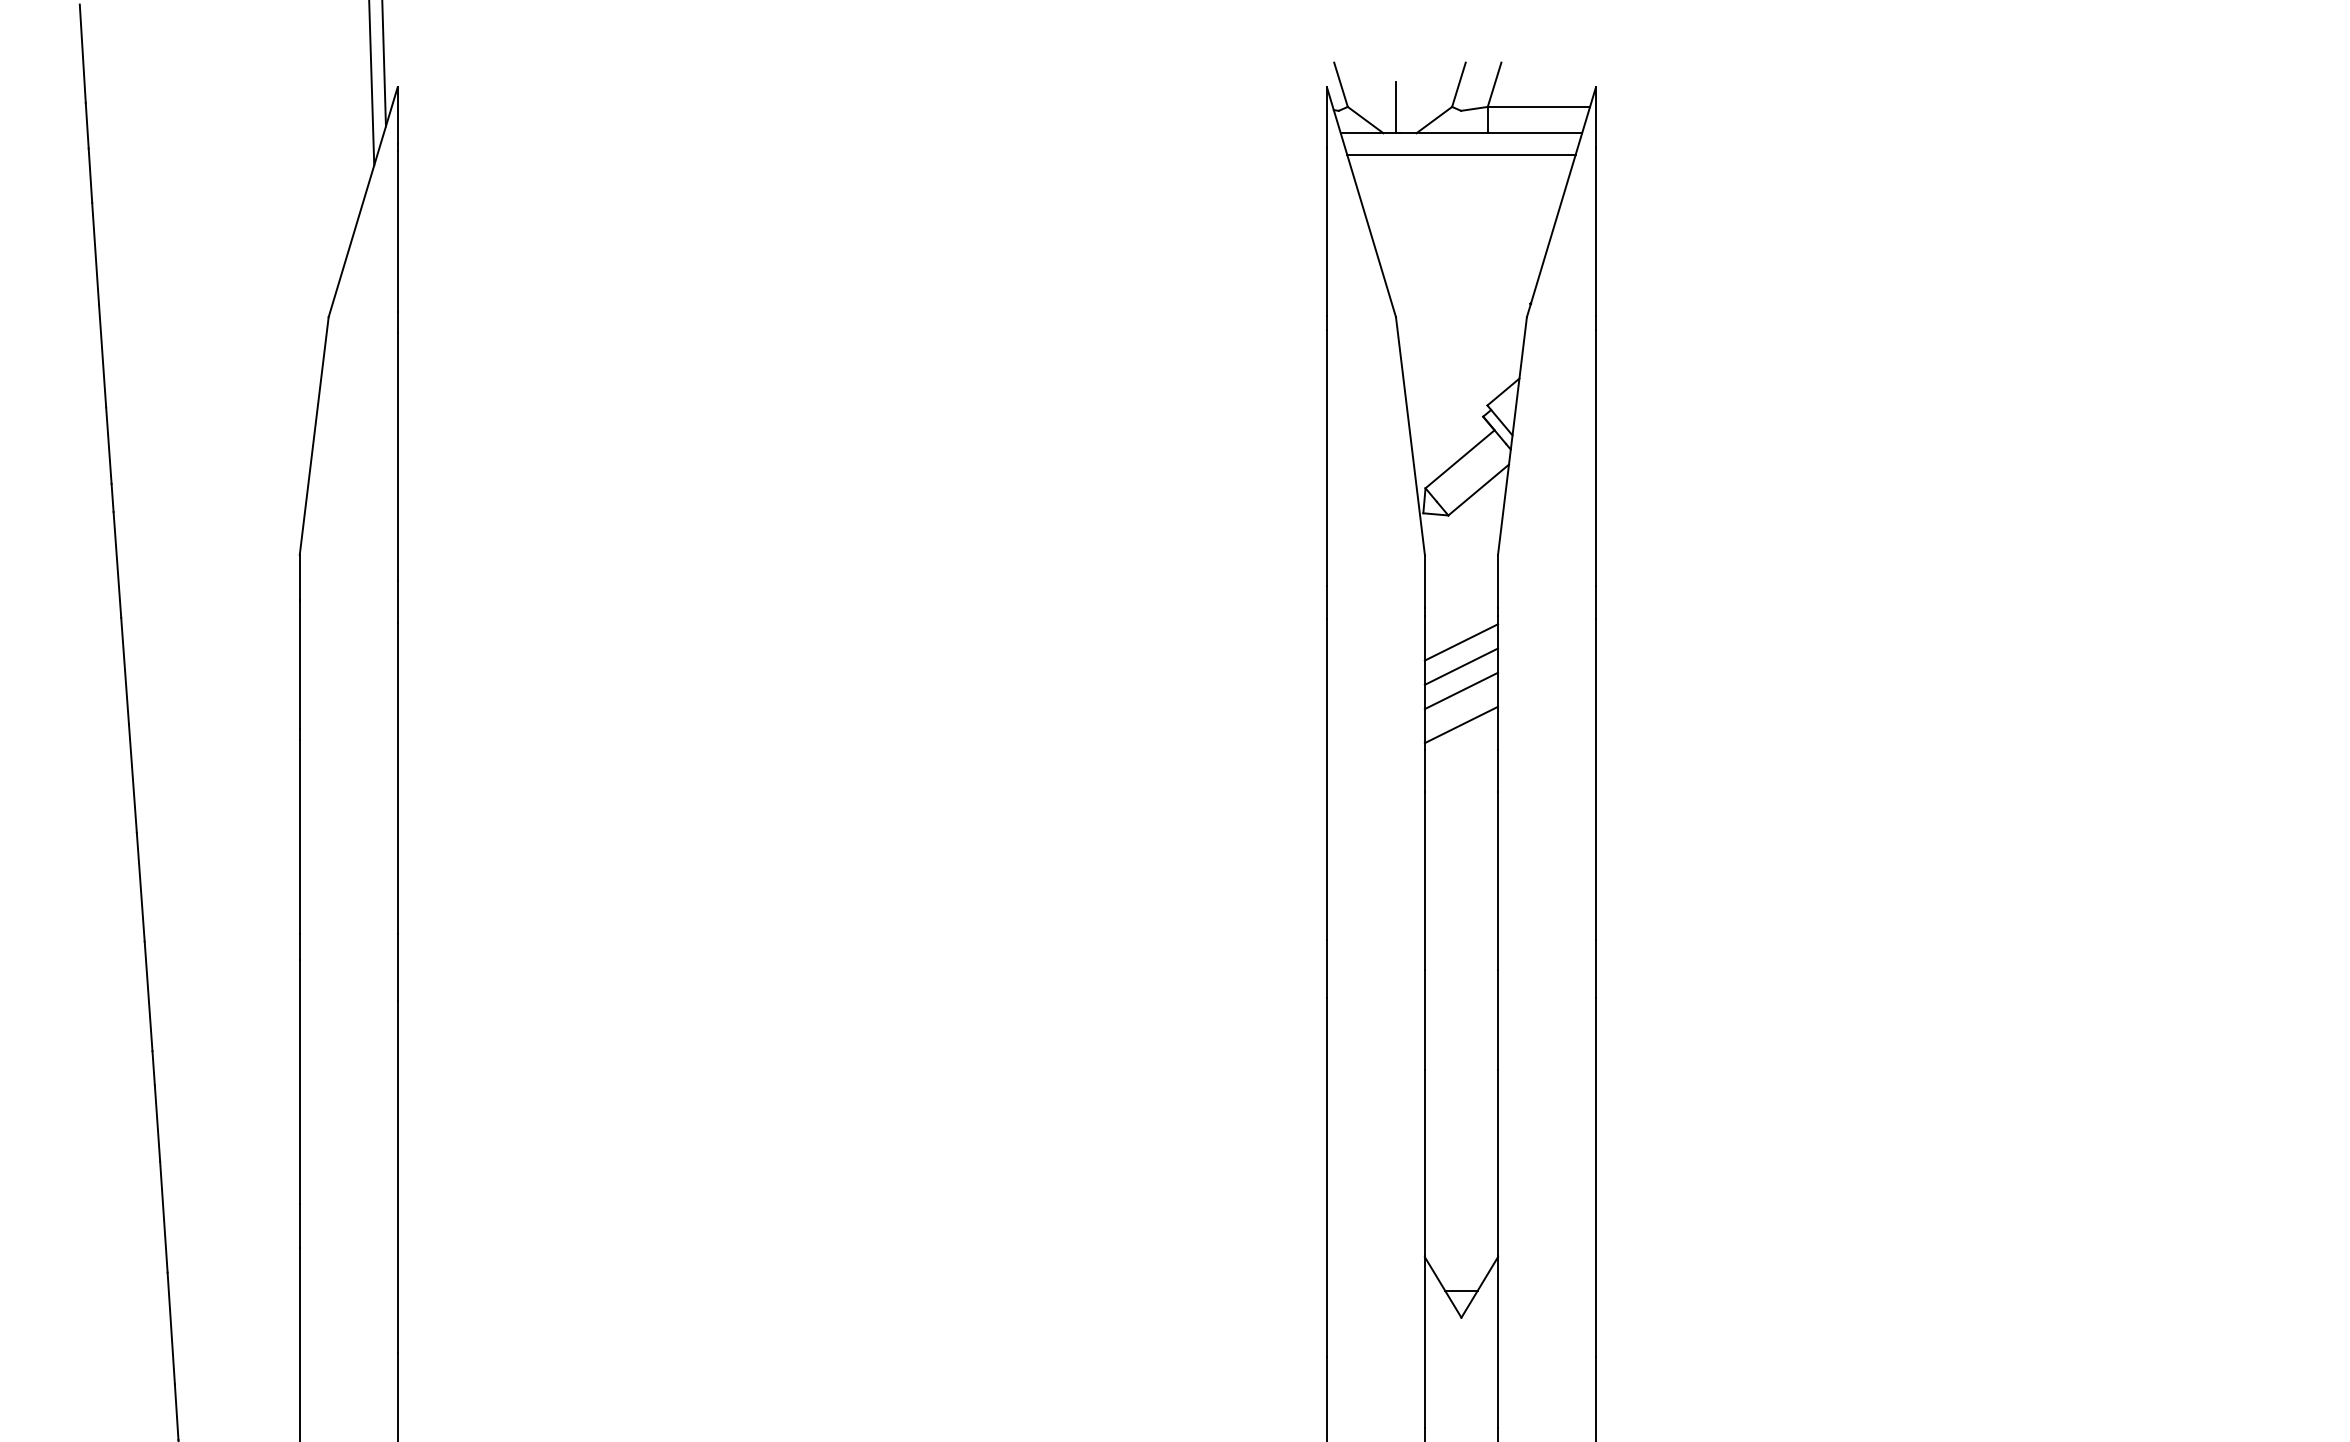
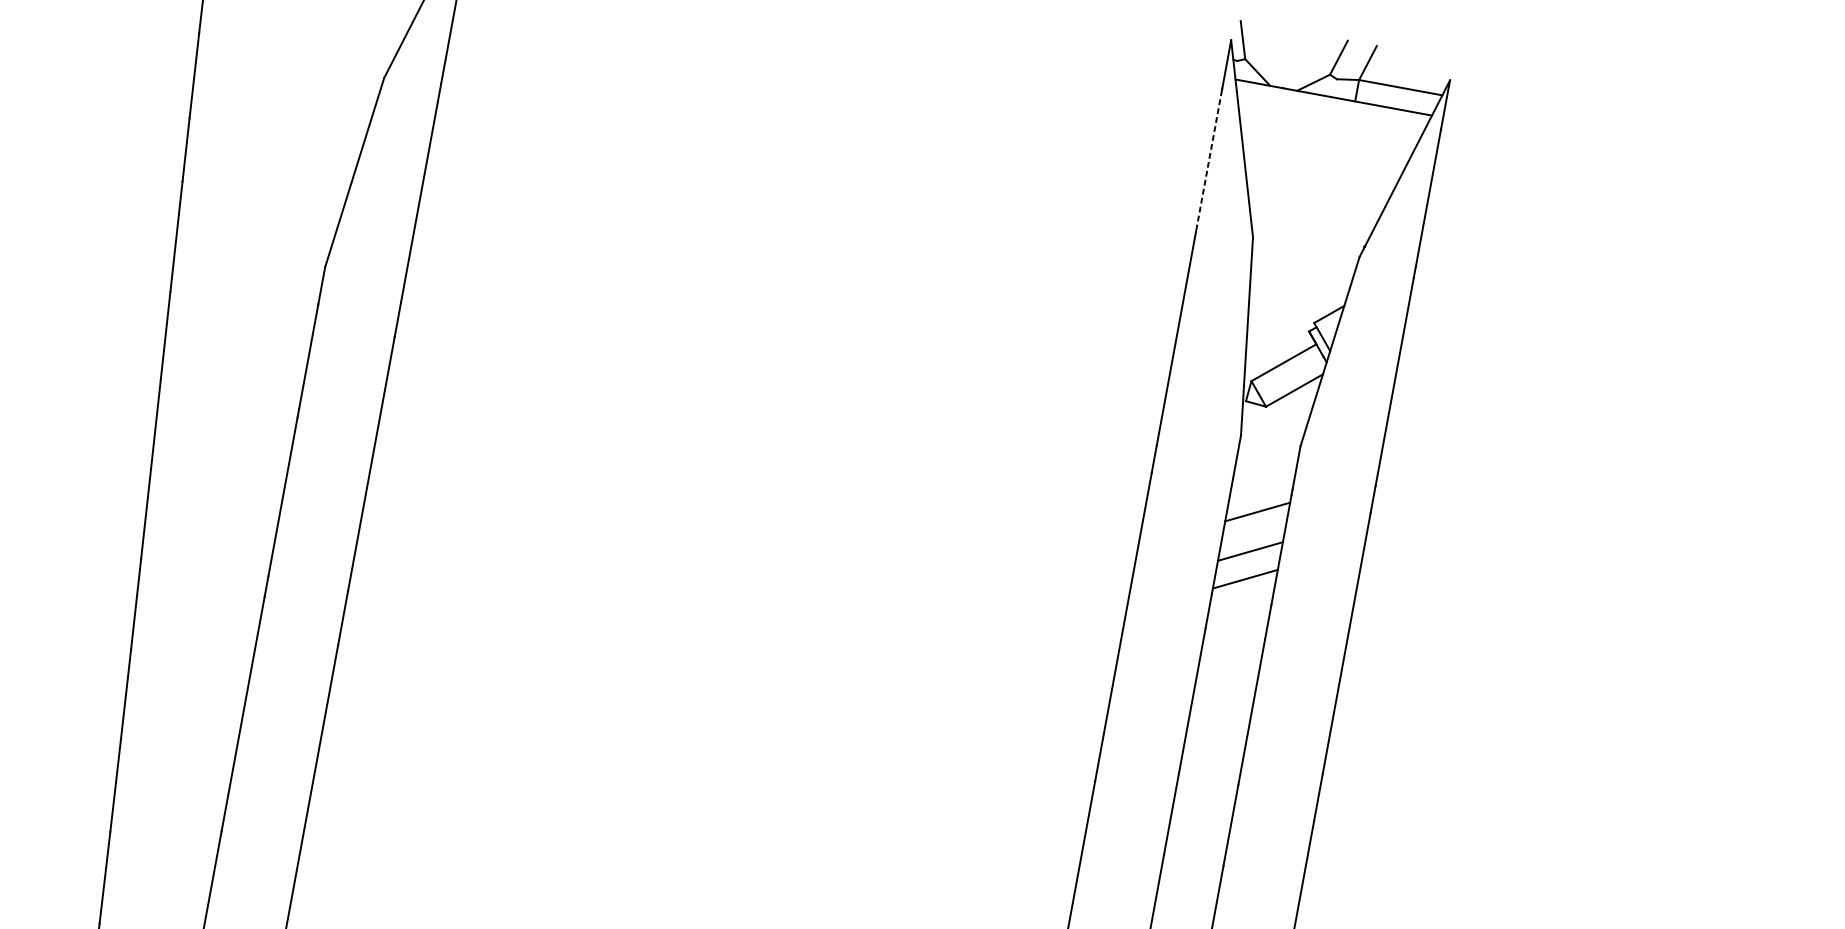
line: (1395, 107) -> (1283, 66), removed
line: (1461, 155) -> (1330, 115), removed
line: (1327, 232) -> (1209, 158), solid -> dashed
line: (1461, 666) -> (1254, 531), removed

